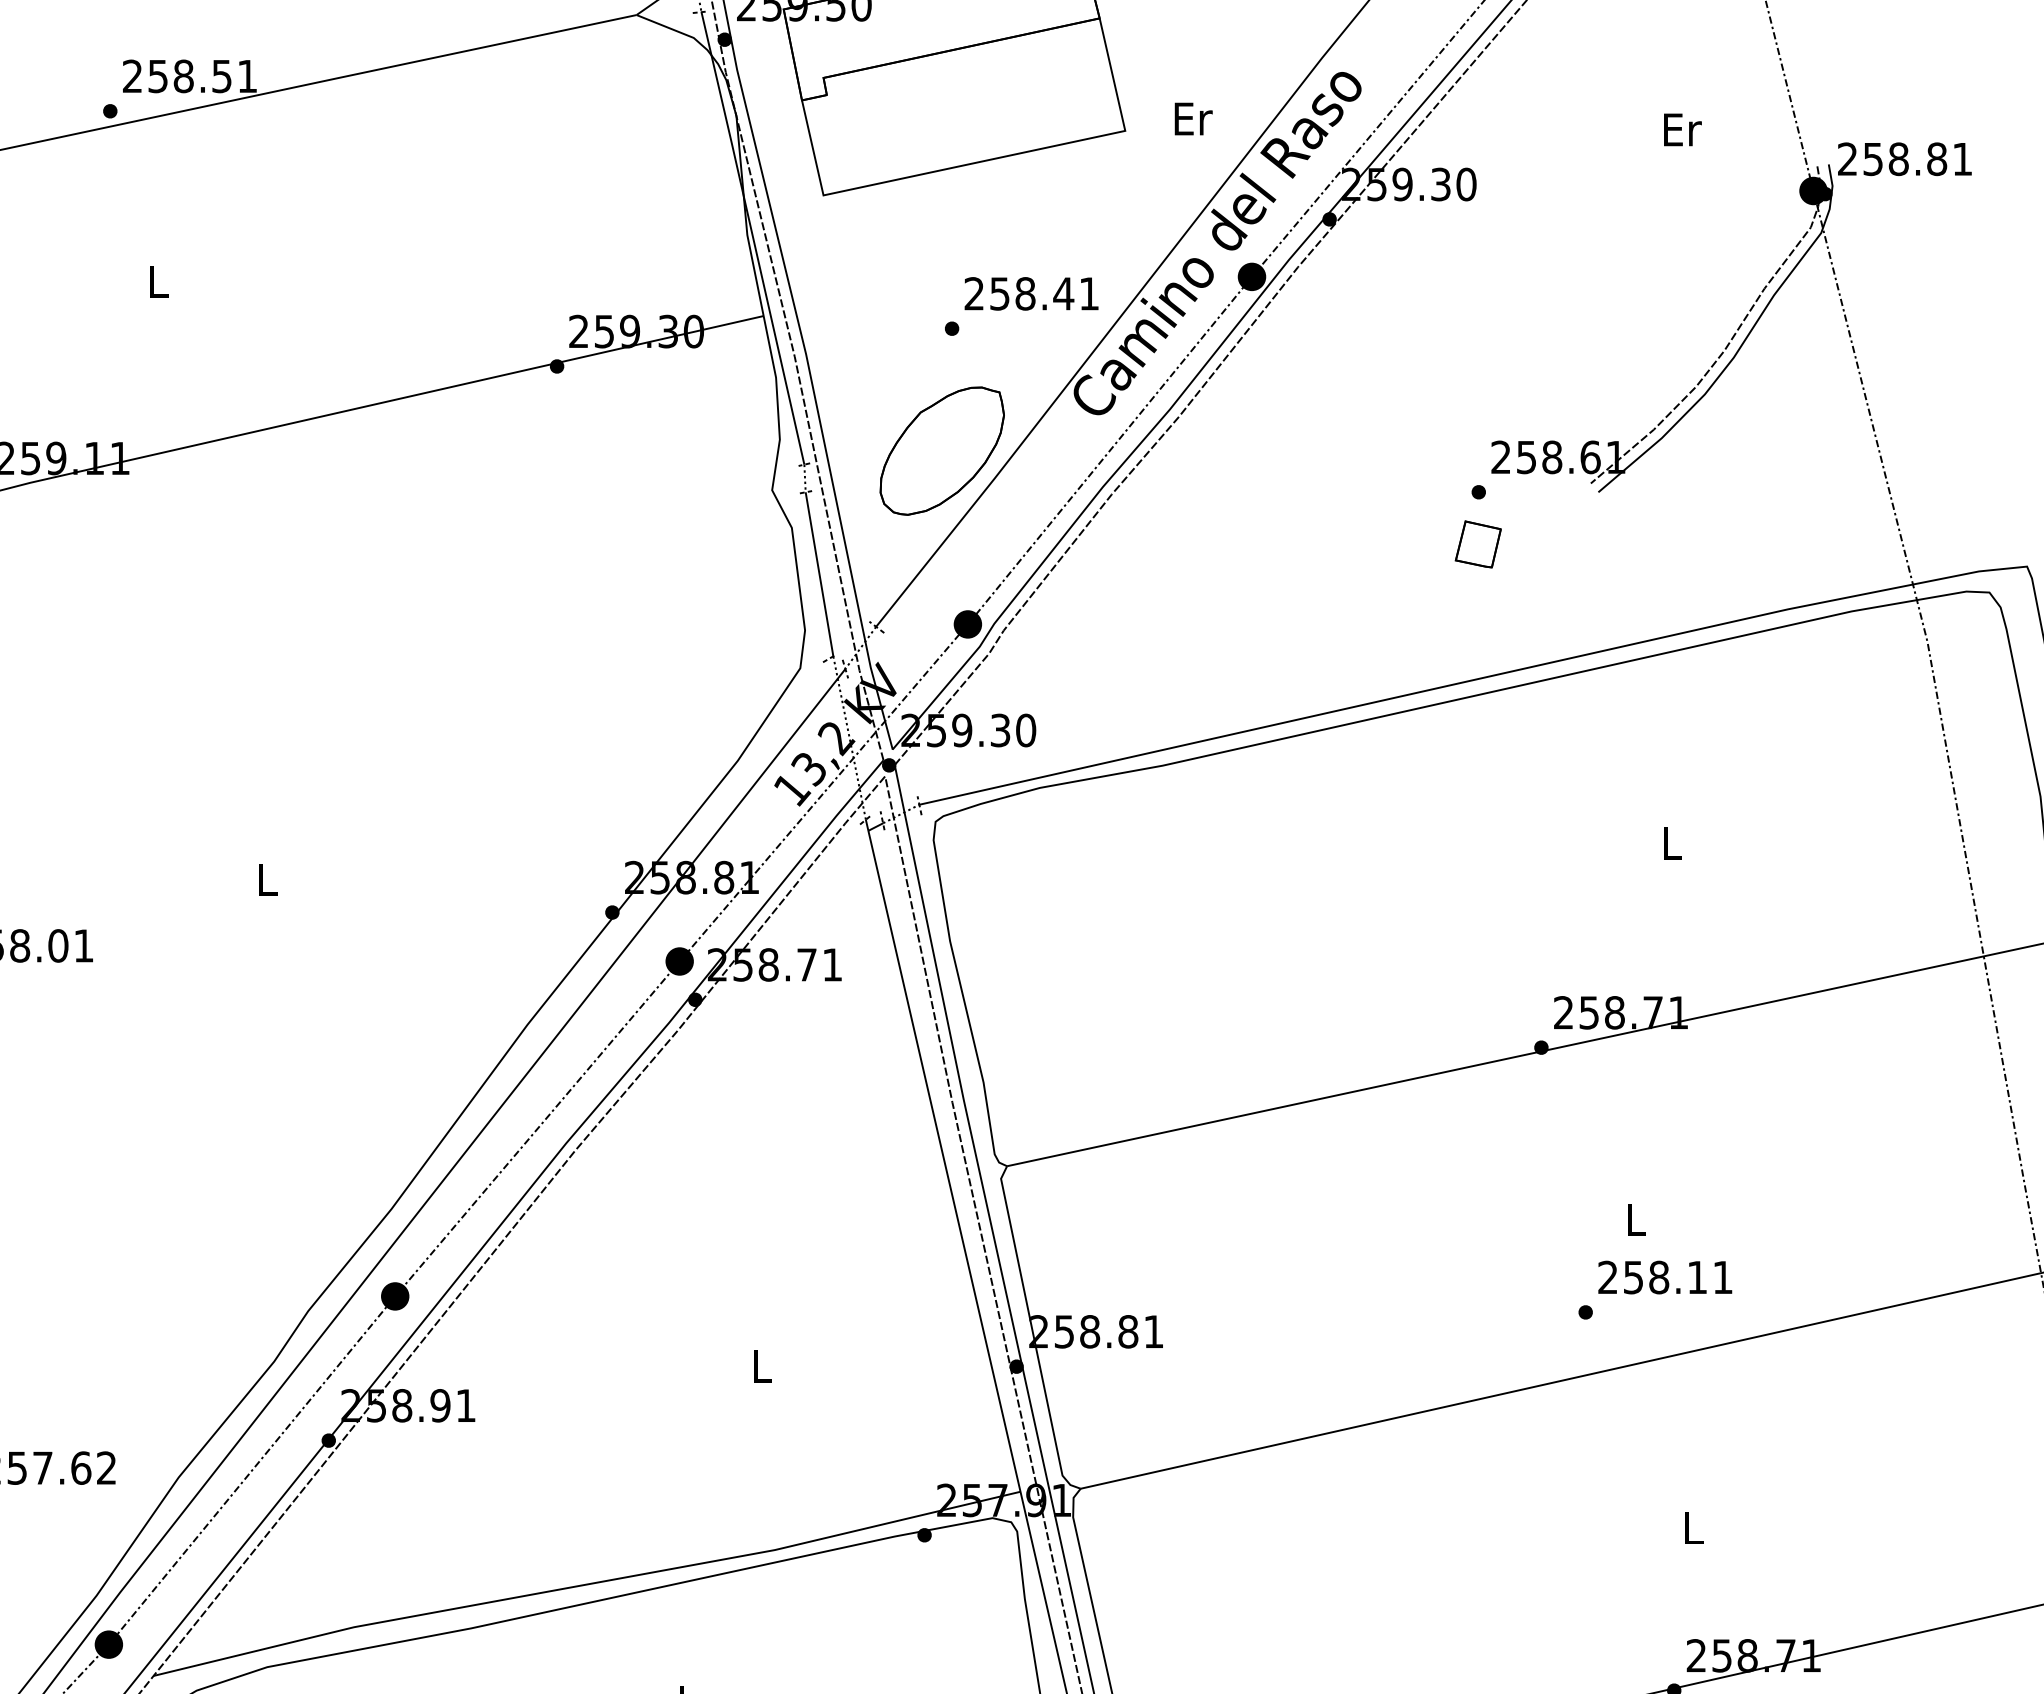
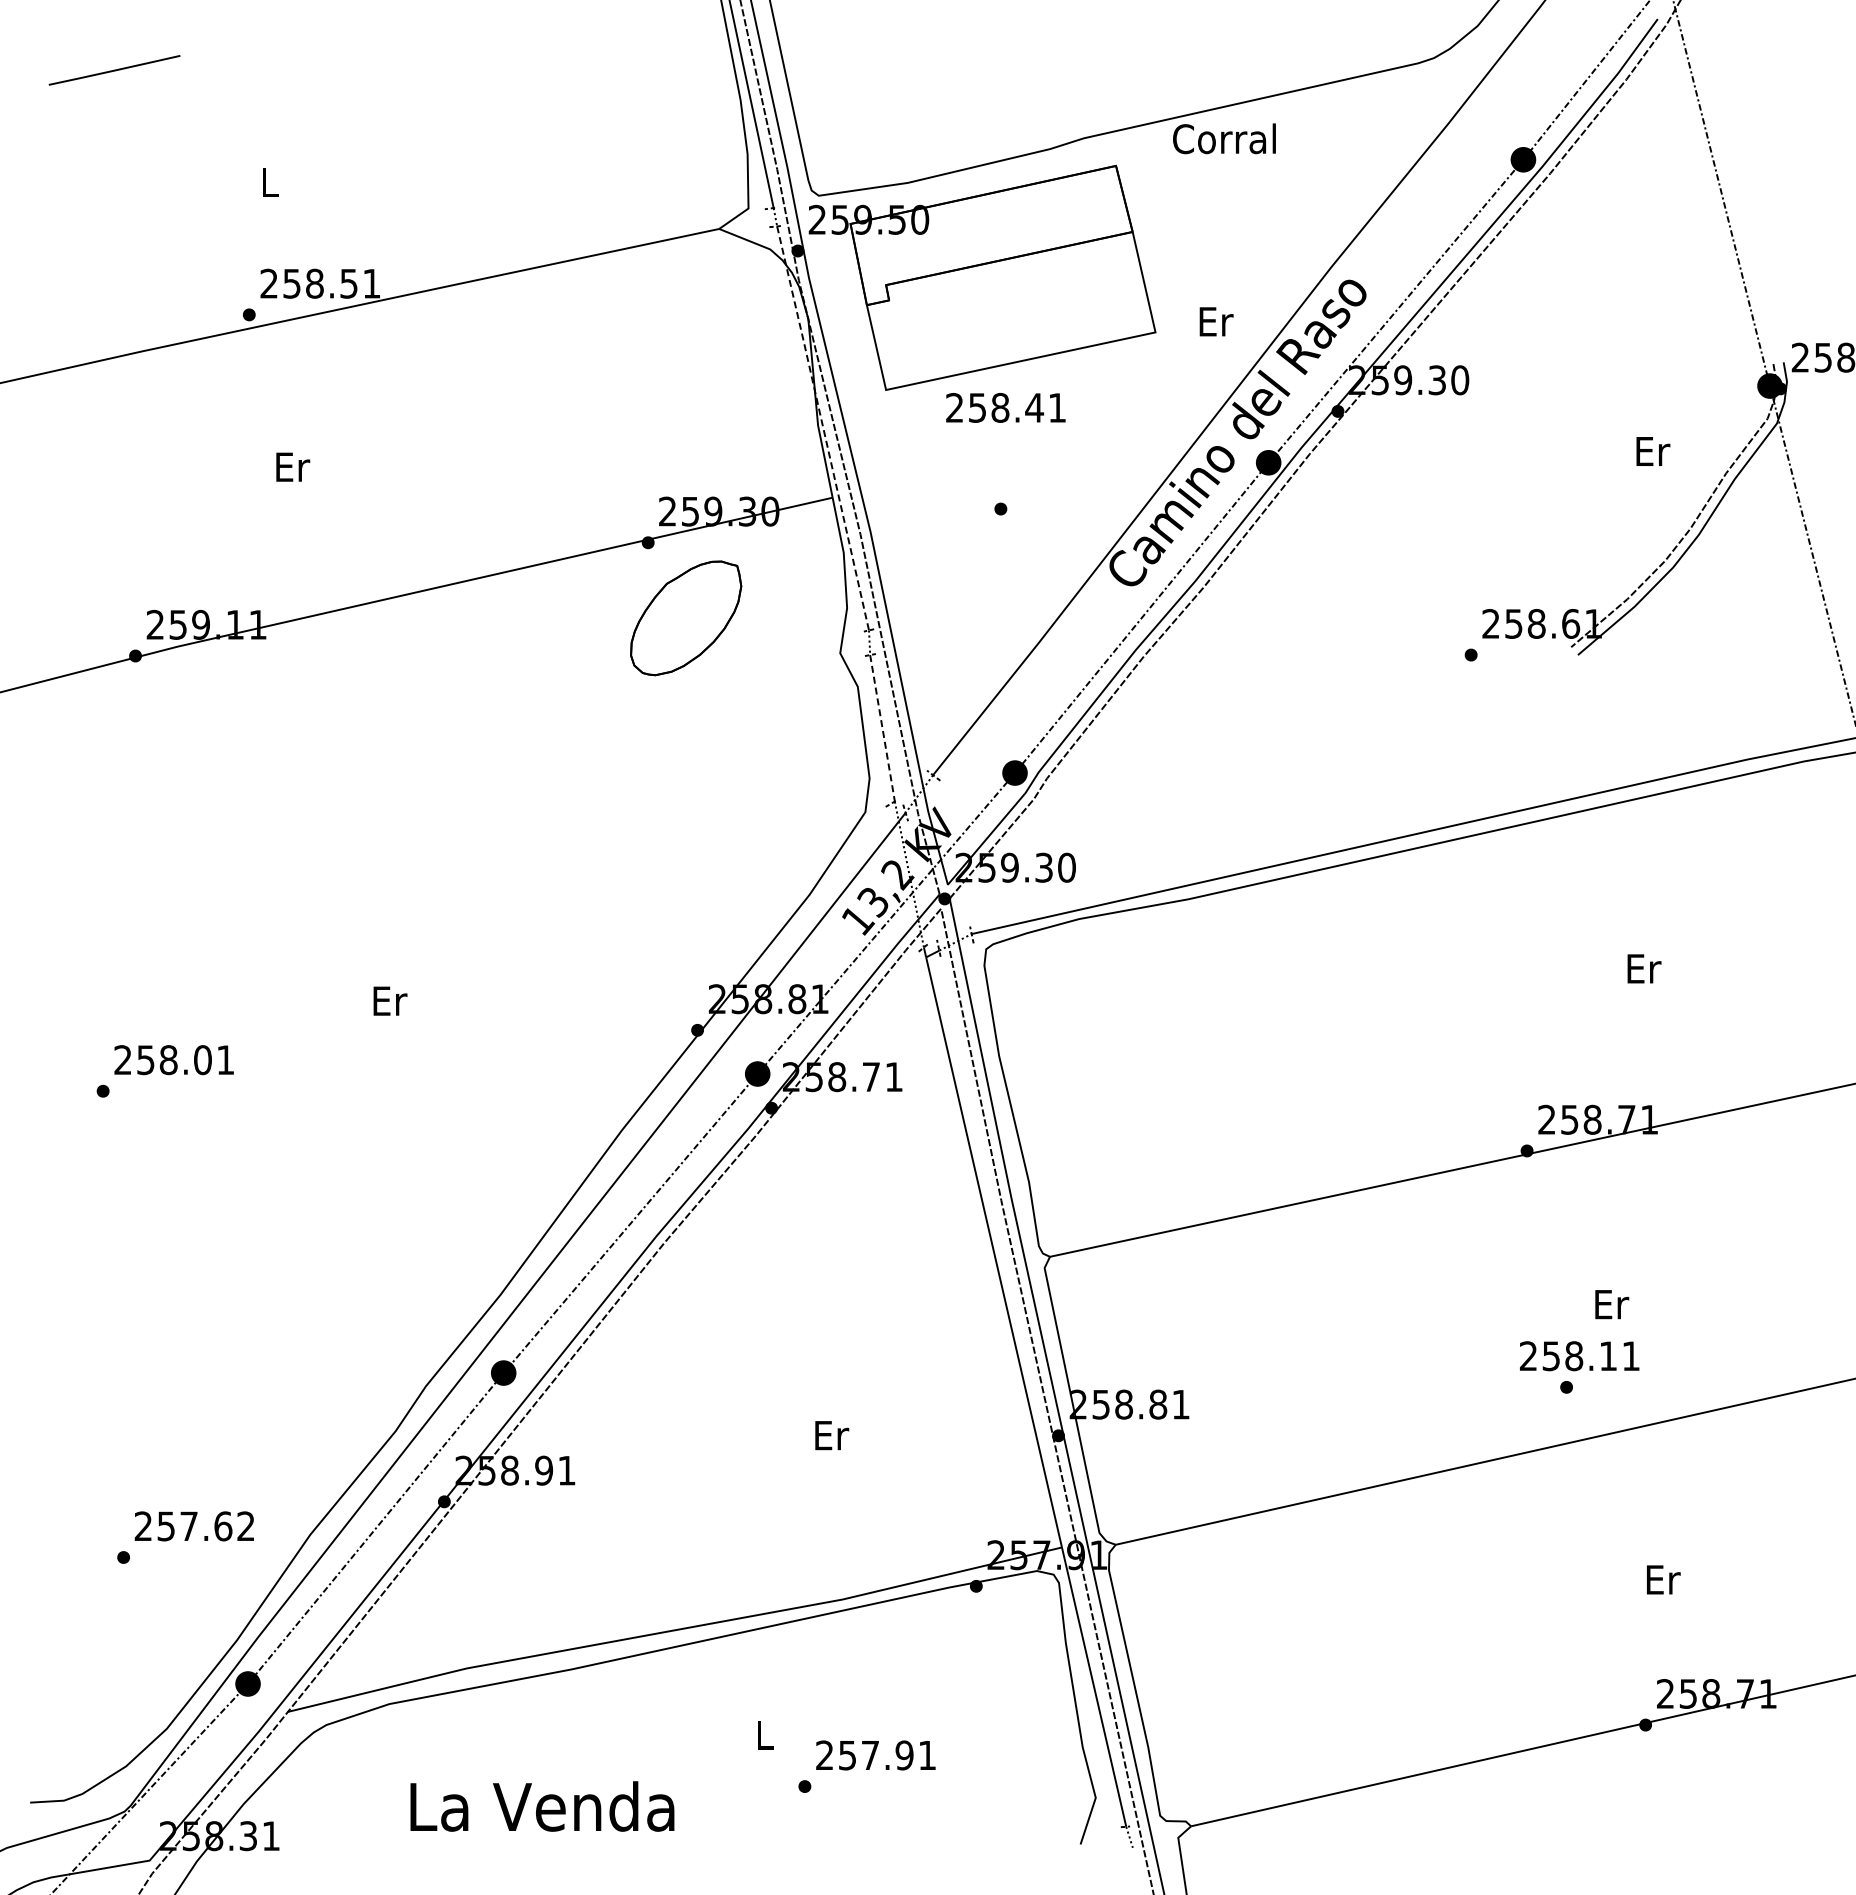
text: (1683, 129) -> (1653, 451), moved
line: (753, 237) -> (823, 427), solid -> dashed
text: (159, 281) -> (293, 466), L -> Er
text: (1031, 293) -> (1005, 407), moved
part: (942, 451) -> (686, 618), moved
part: (1478, 544) -> (1470, 701), removed
line: (819, 574) -> (882, 728), solid -> dashed
text: (1672, 843) -> (1644, 968), L -> Er
text: (268, 879) -> (390, 1000), L -> Er
text: (1637, 1219) -> (1612, 1304), L -> Er
text: (1665, 1277) -> (1579, 1356), moved
text: (763, 1366) -> (832, 1435), L -> Er
text: (1694, 1527) -> (1663, 1579), L -> Er

